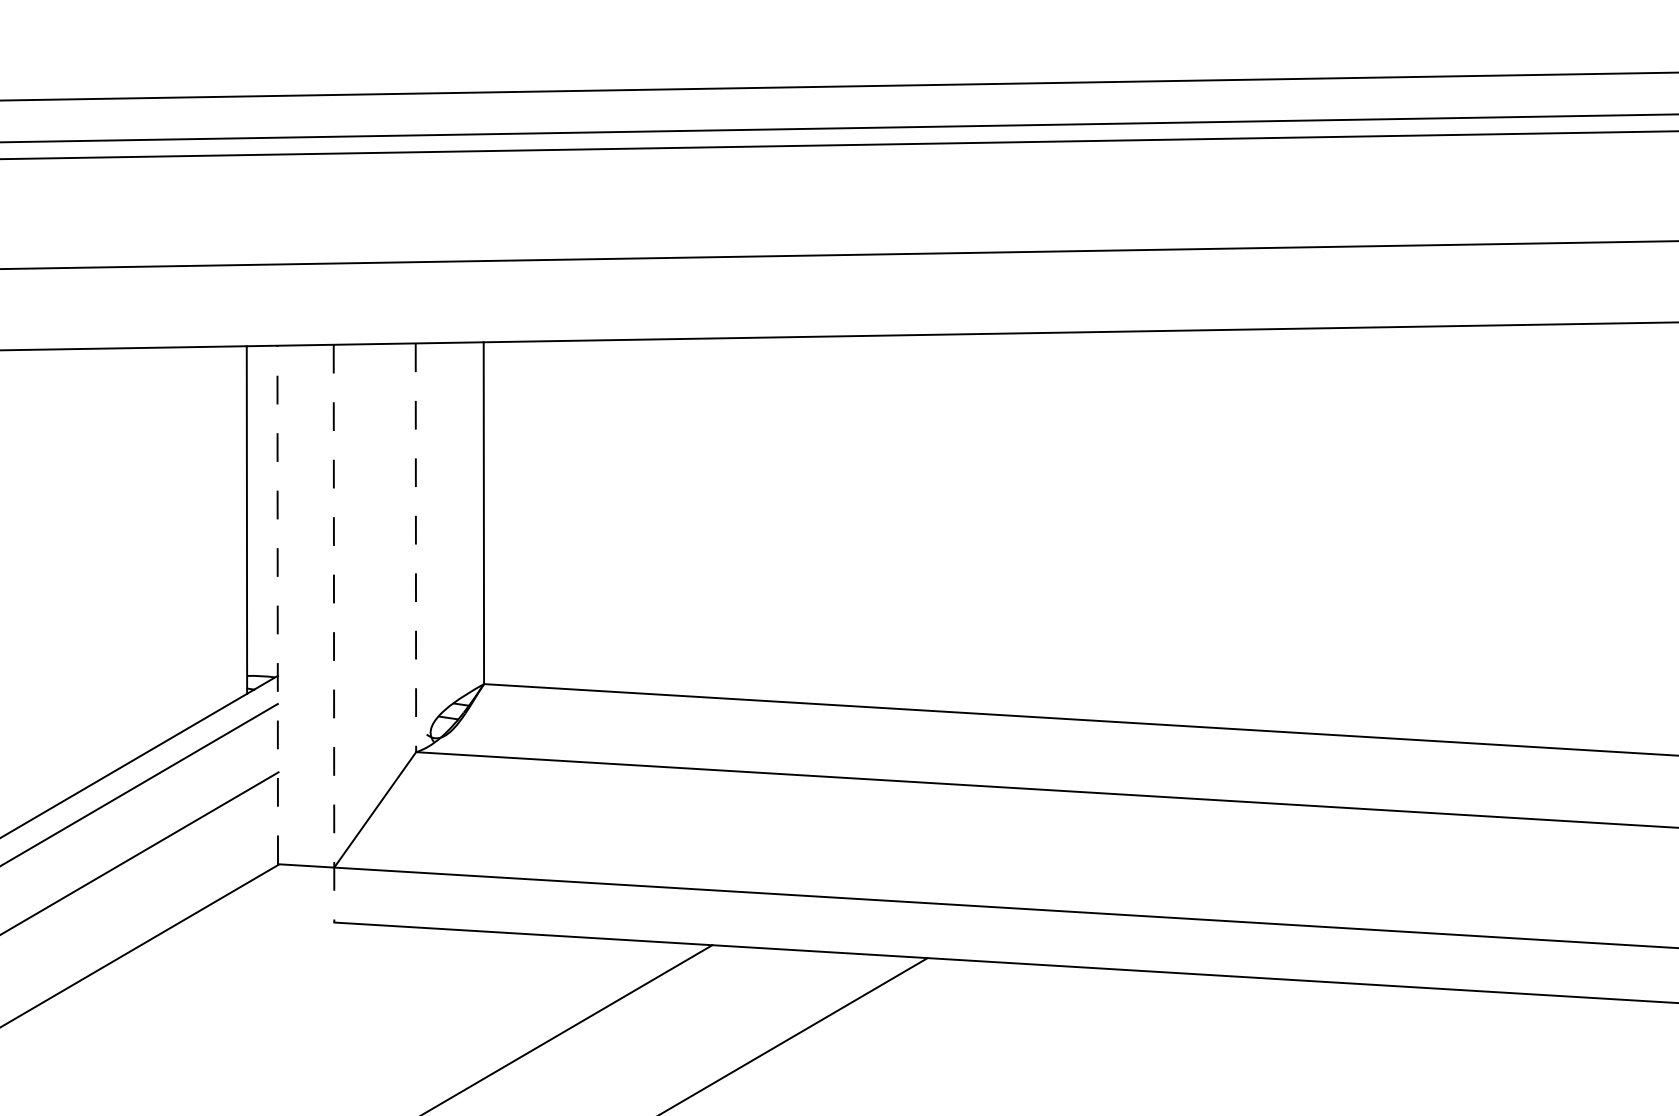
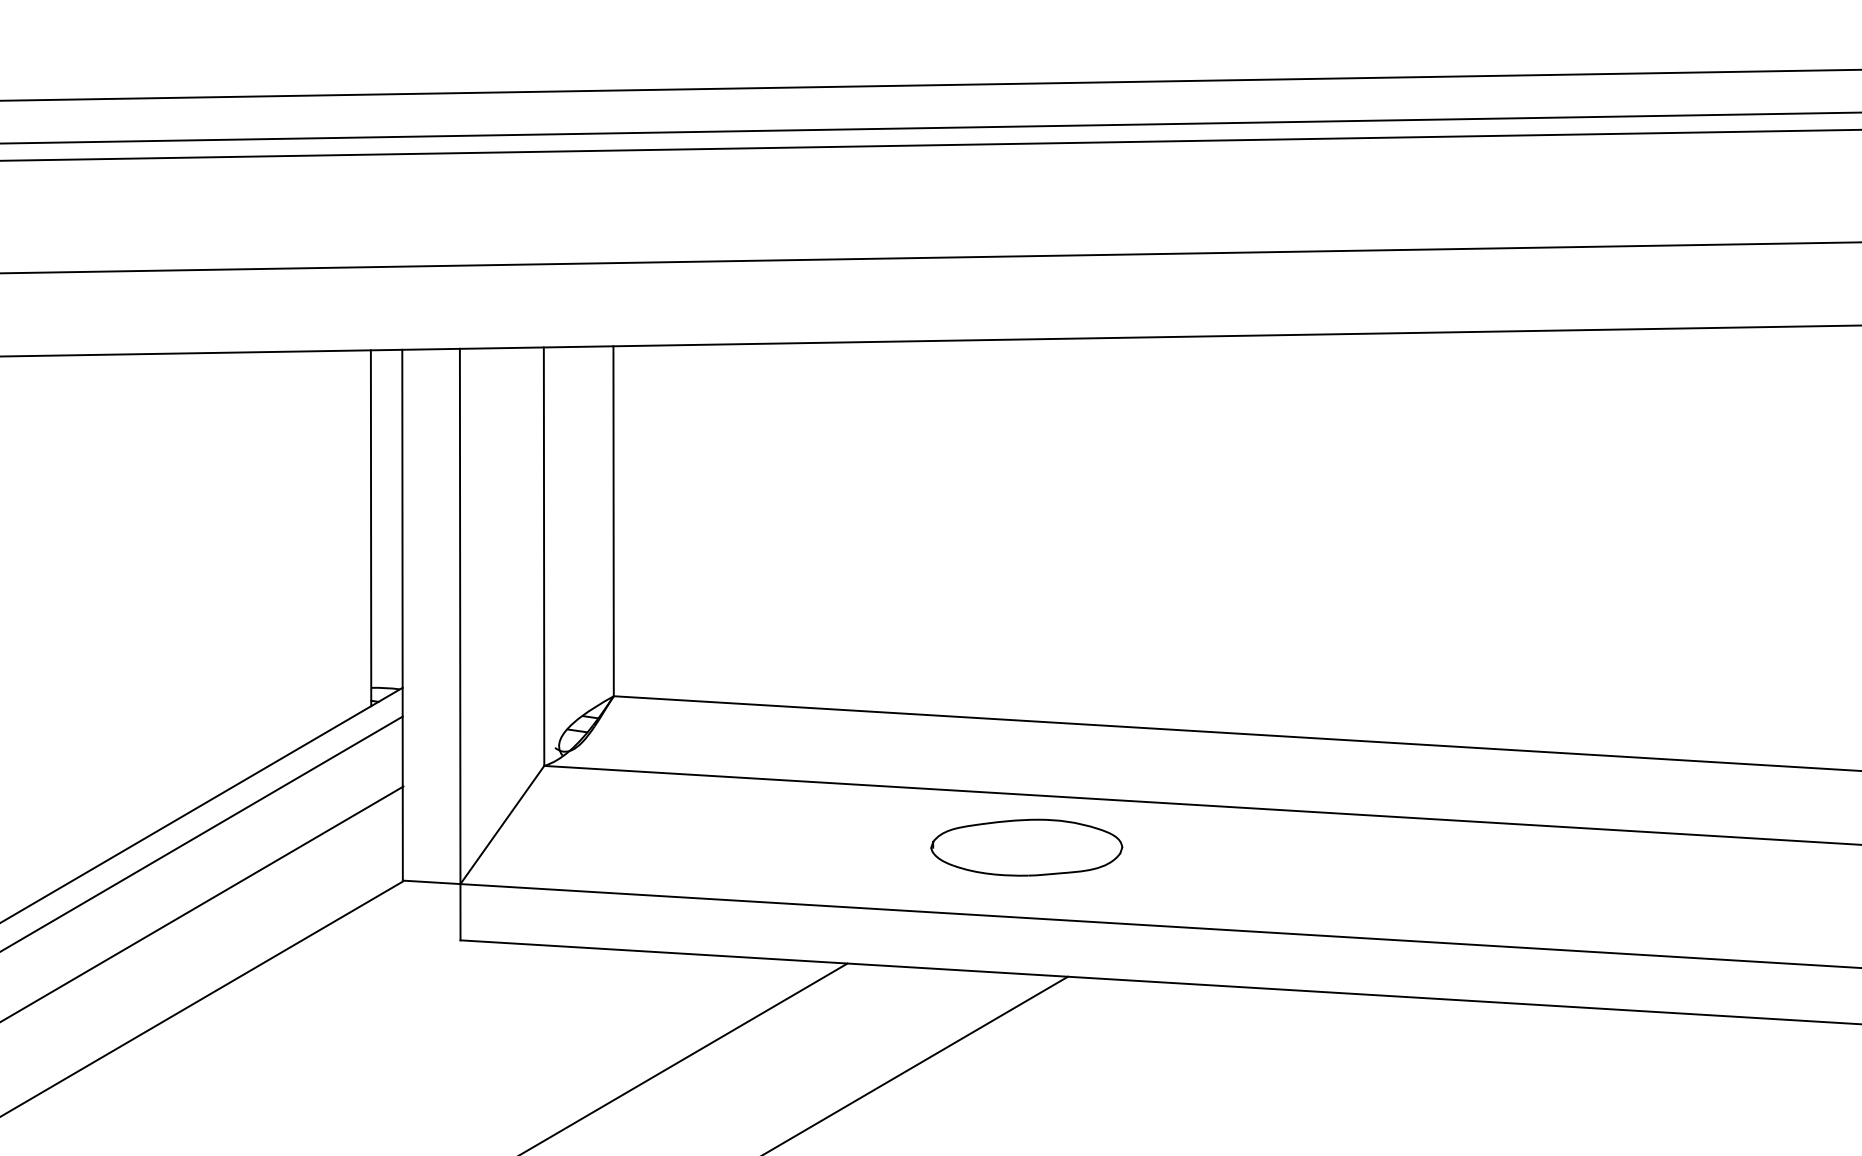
line: (416, 548) -> (544, 557), dashed -> solid
line: (277, 604) -> (402, 614), dashed -> solid
line: (334, 633) -> (460, 644), dashed -> solid
part: (887, 831) -> (1026, 847), added

